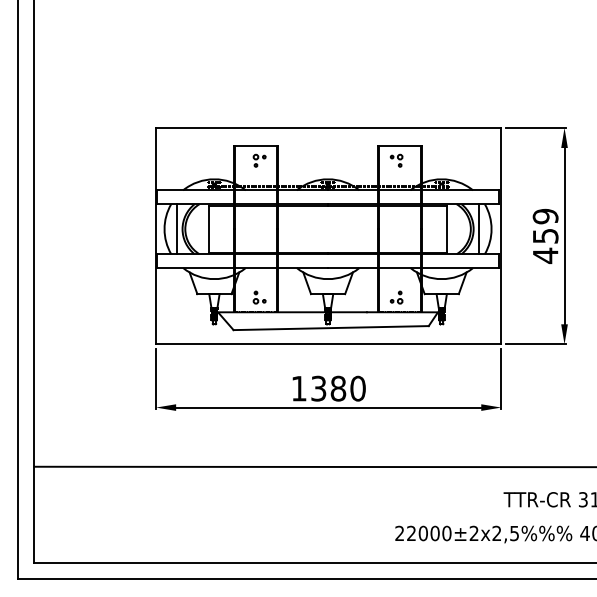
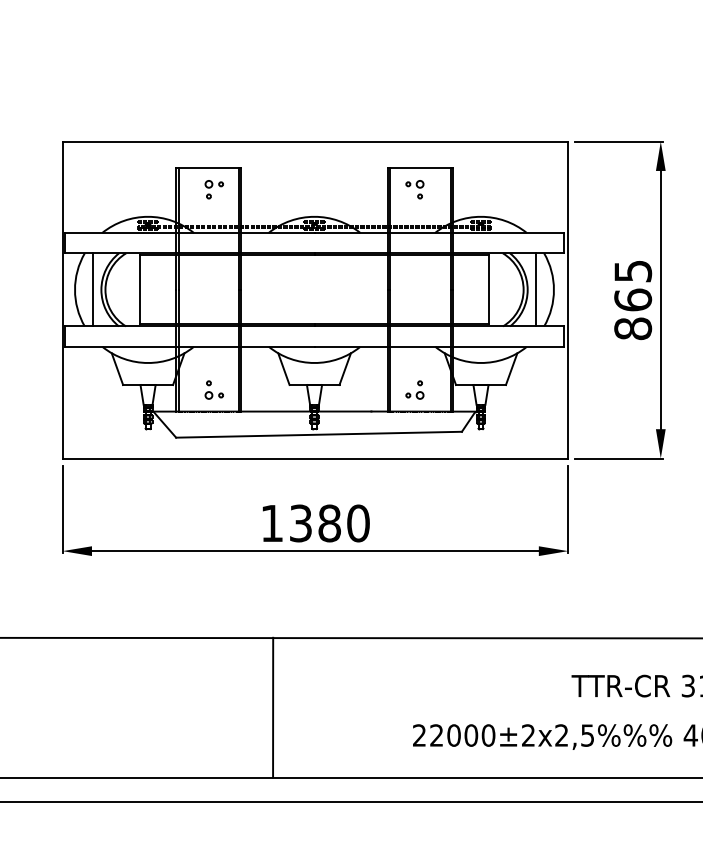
text: (545, 236) -> (632, 300), 459 -> 865
line: (299, 514) -> (272, 707), added

